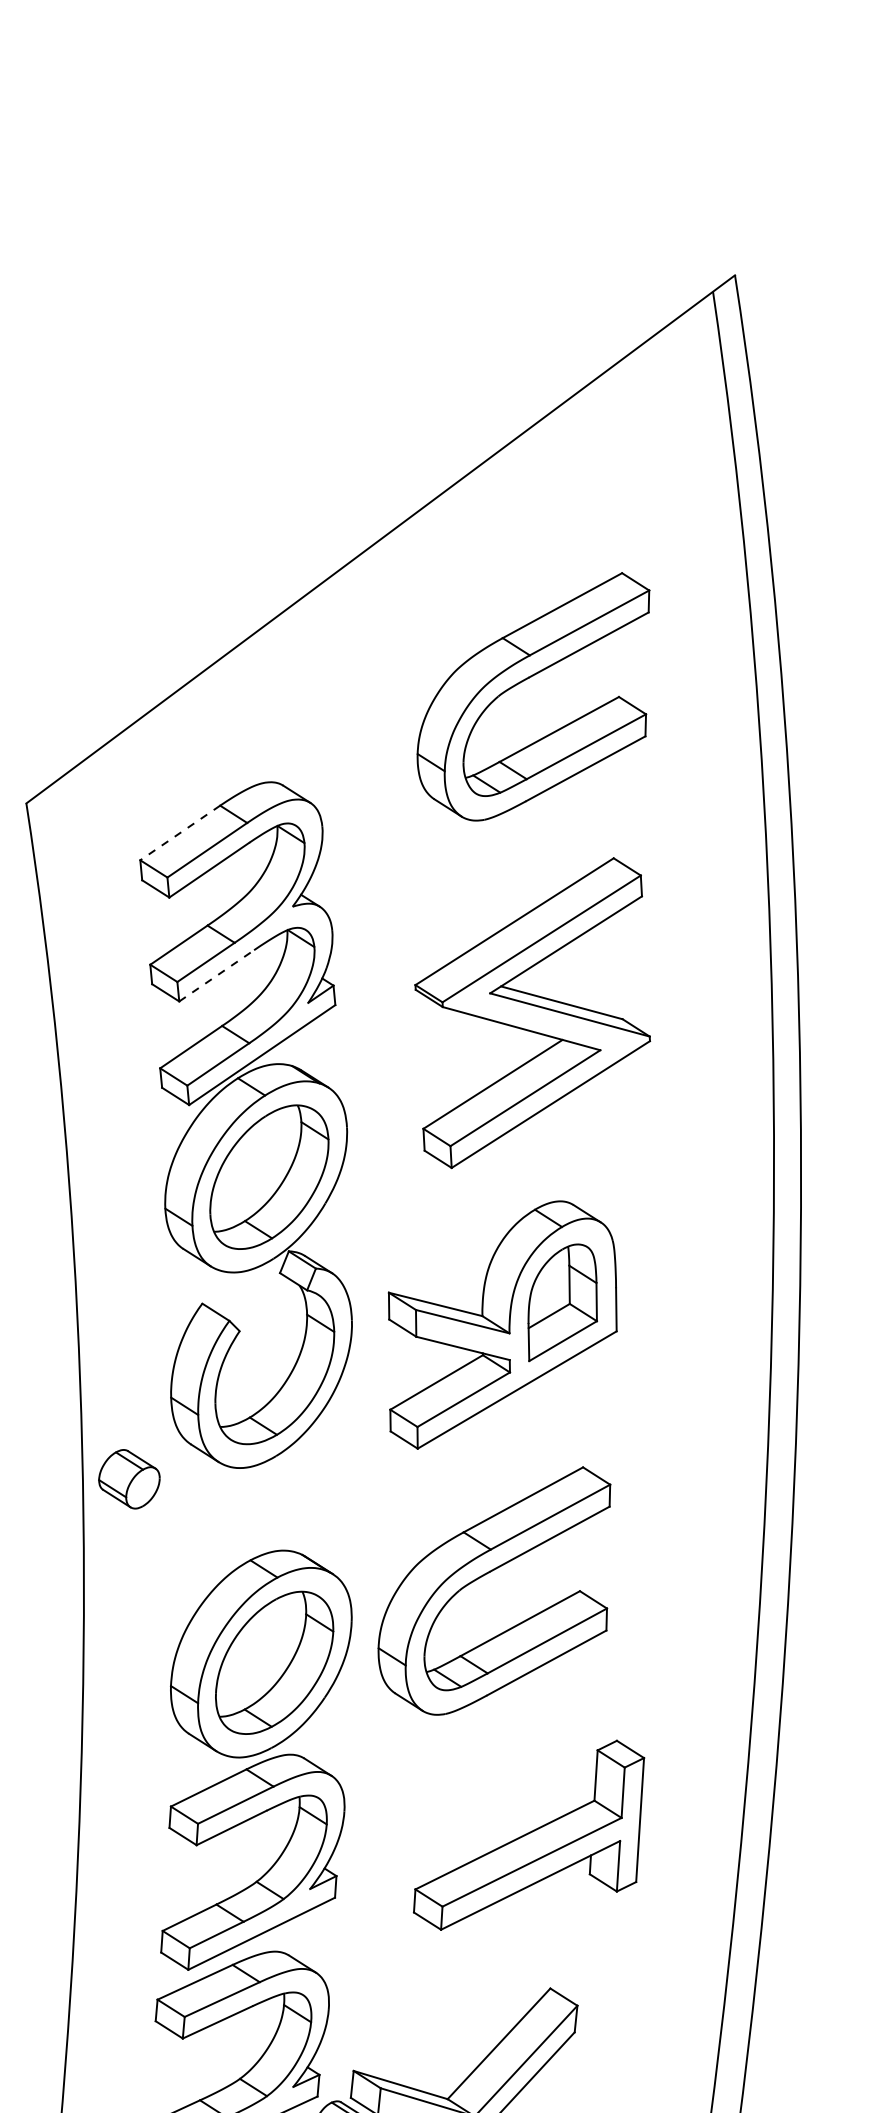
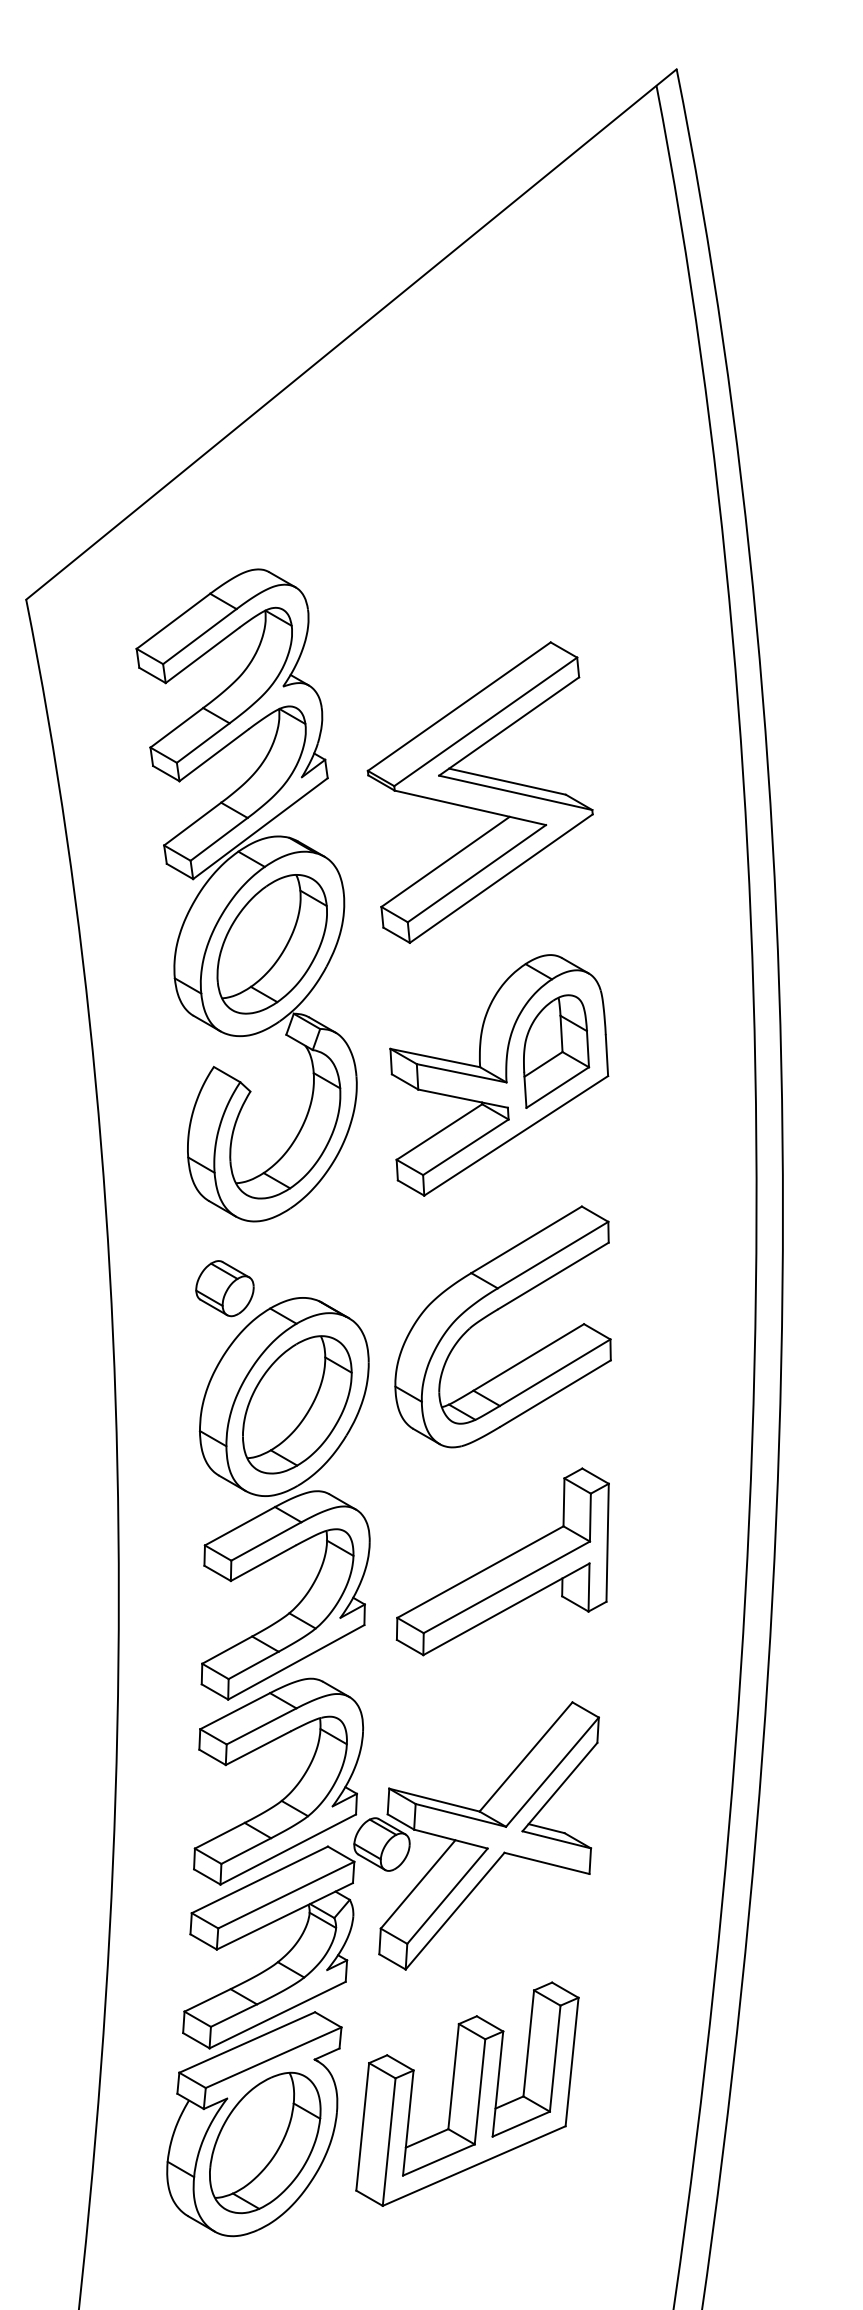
part: (524, 681) -> (493, 463), removed
line: (180, 833) -> (173, 621), dashed -> solid
line: (217, 976) -> (214, 755), dashed -> solid
part: (531, 1012) -> (479, 792), moved
part: (128, 1479) -> (224, 1288), moved
part: (528, 1834) -> (502, 1561), moved

